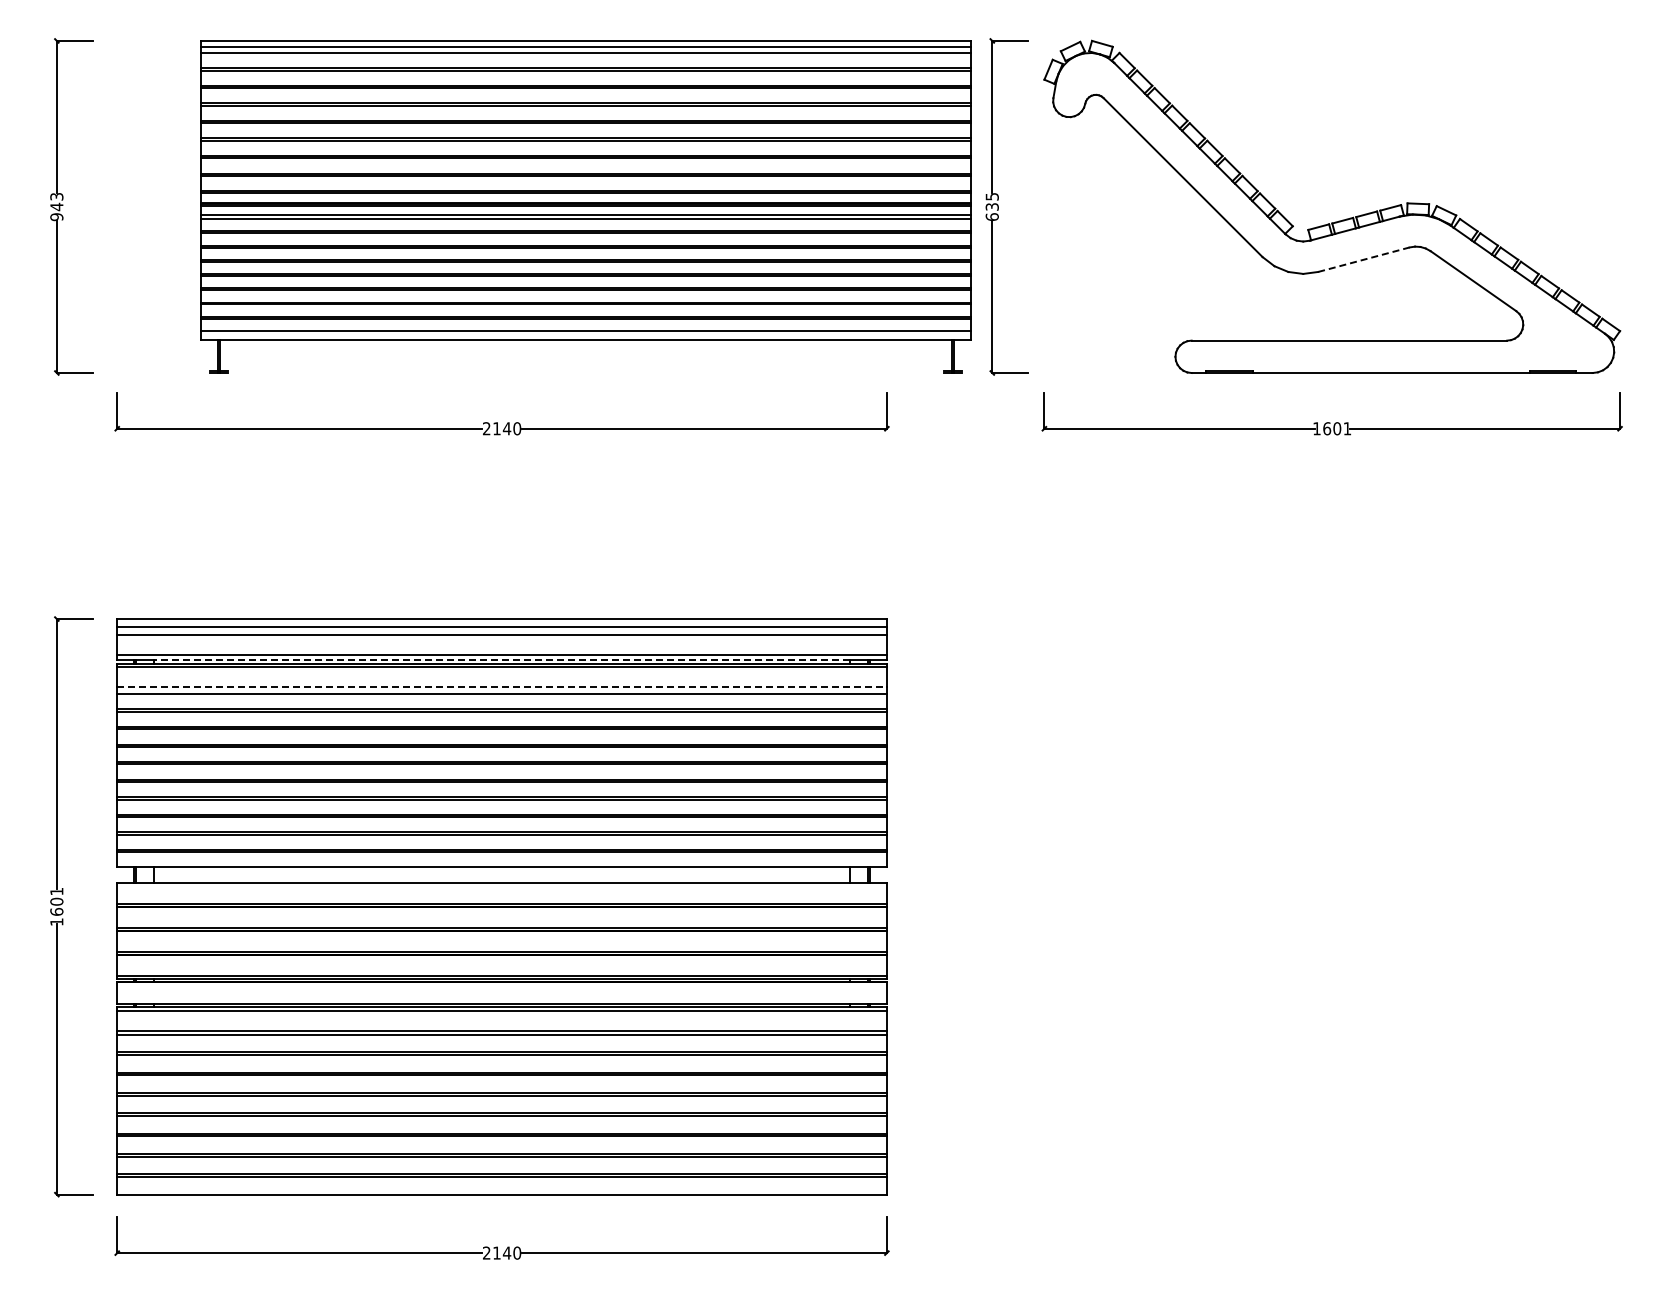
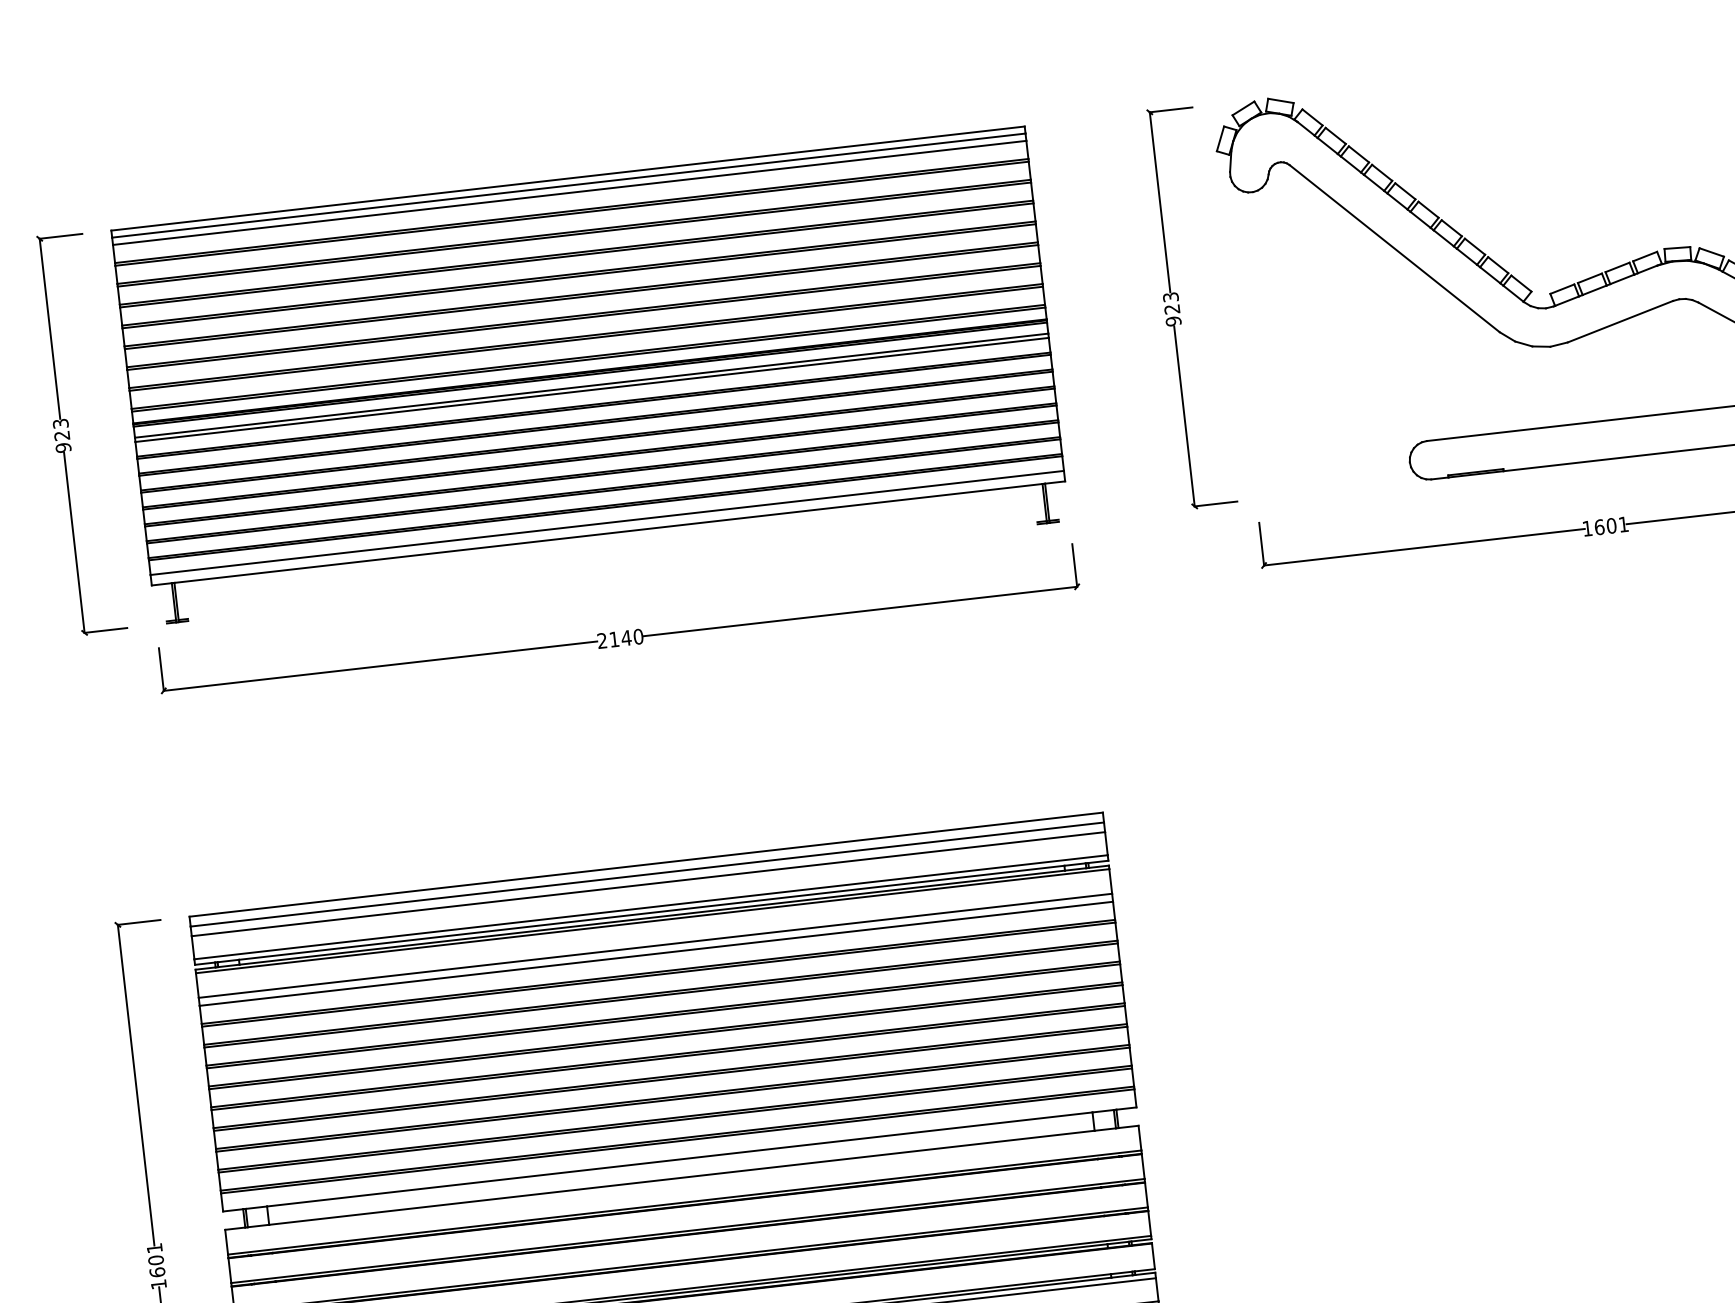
text: (56, 206) -> (61, 435), 943 -> 923
part: (585, 206) -> (589, 375), moved
text: (991, 207) -> (1171, 310), 635 -> 923
line: (1364, 259) -> (1621, 321), dashed -> solid
line: (502, 659) -> (652, 912), dashed -> solid
line: (502, 687) -> (655, 945), dashed -> solid

